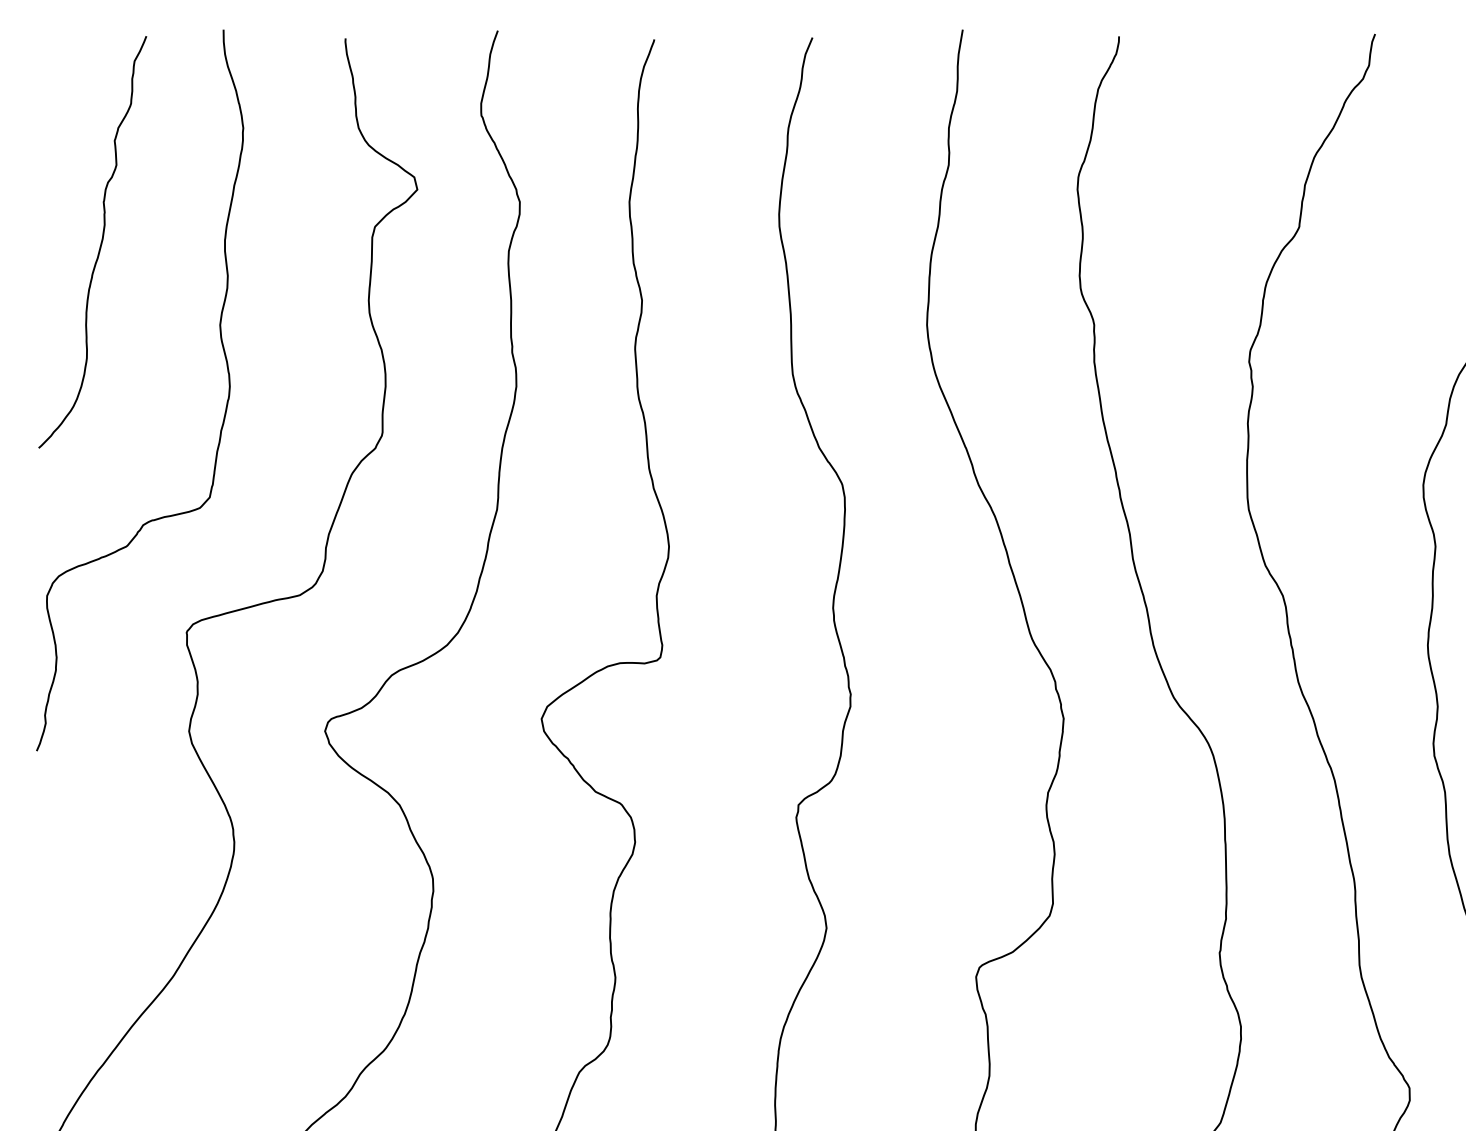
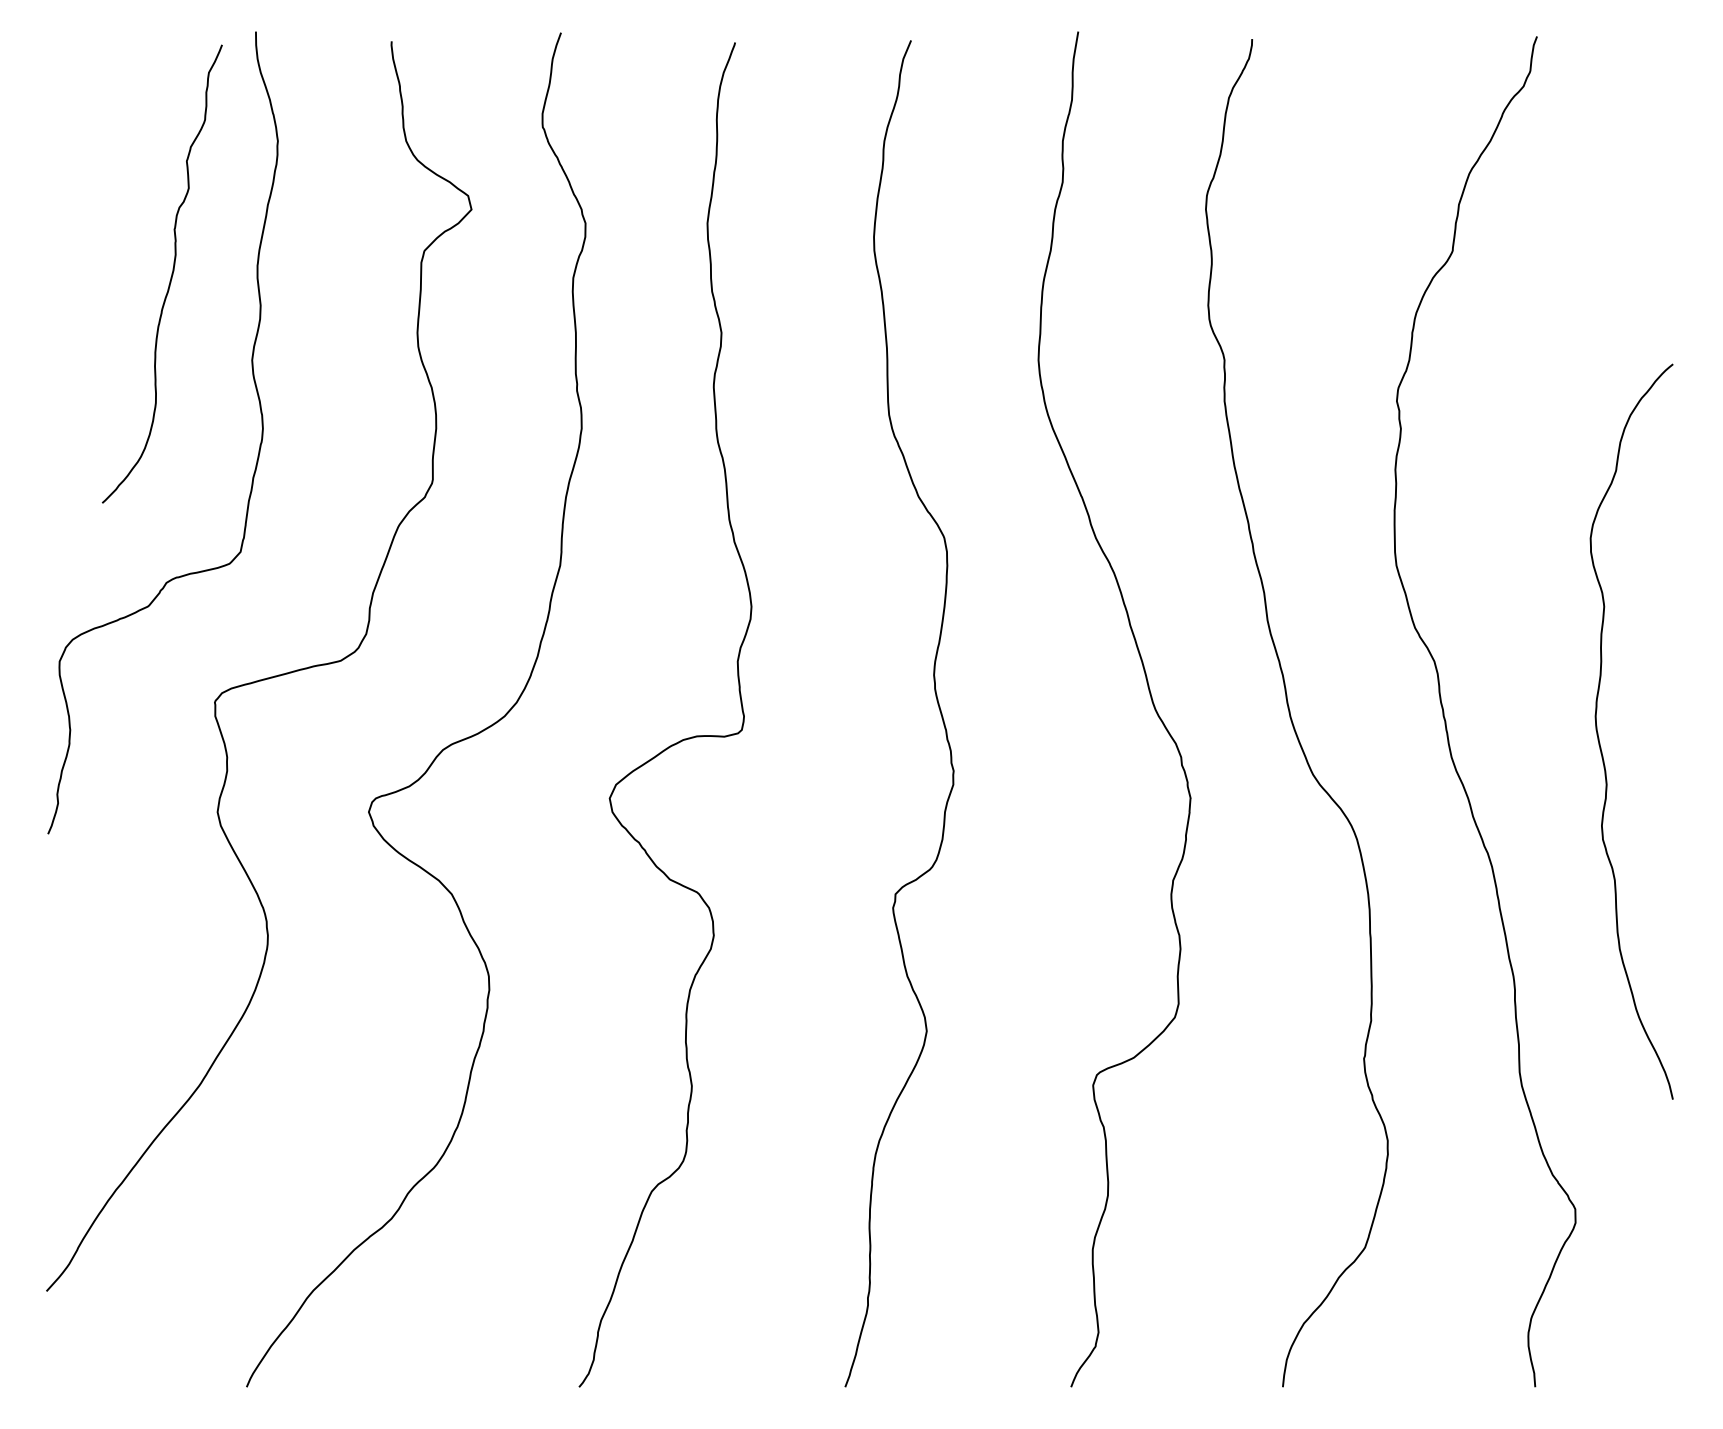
curve: (100, 245) -> (170, 277), moved

